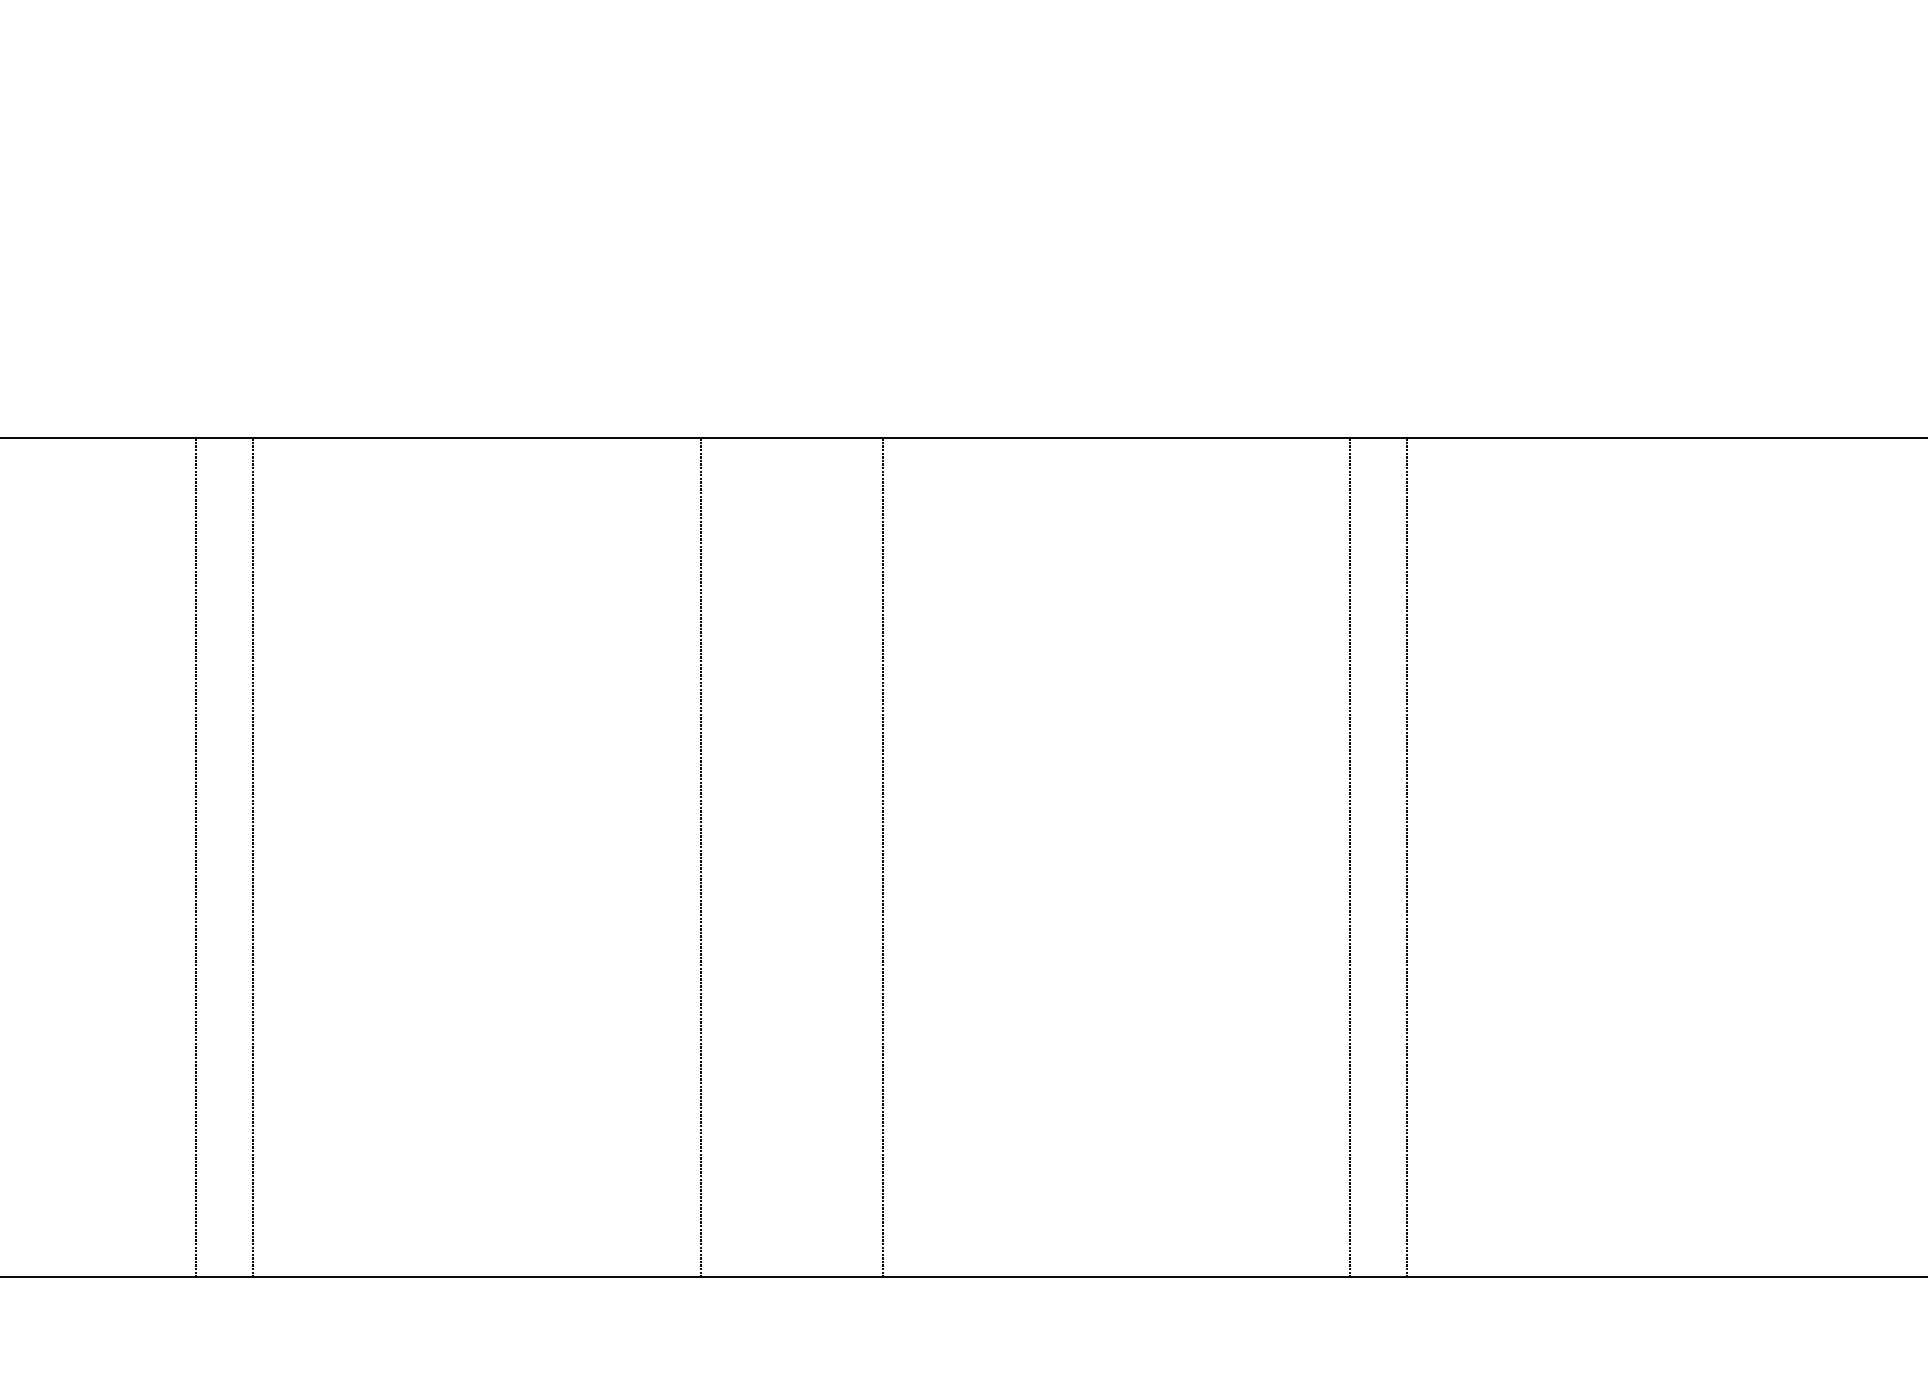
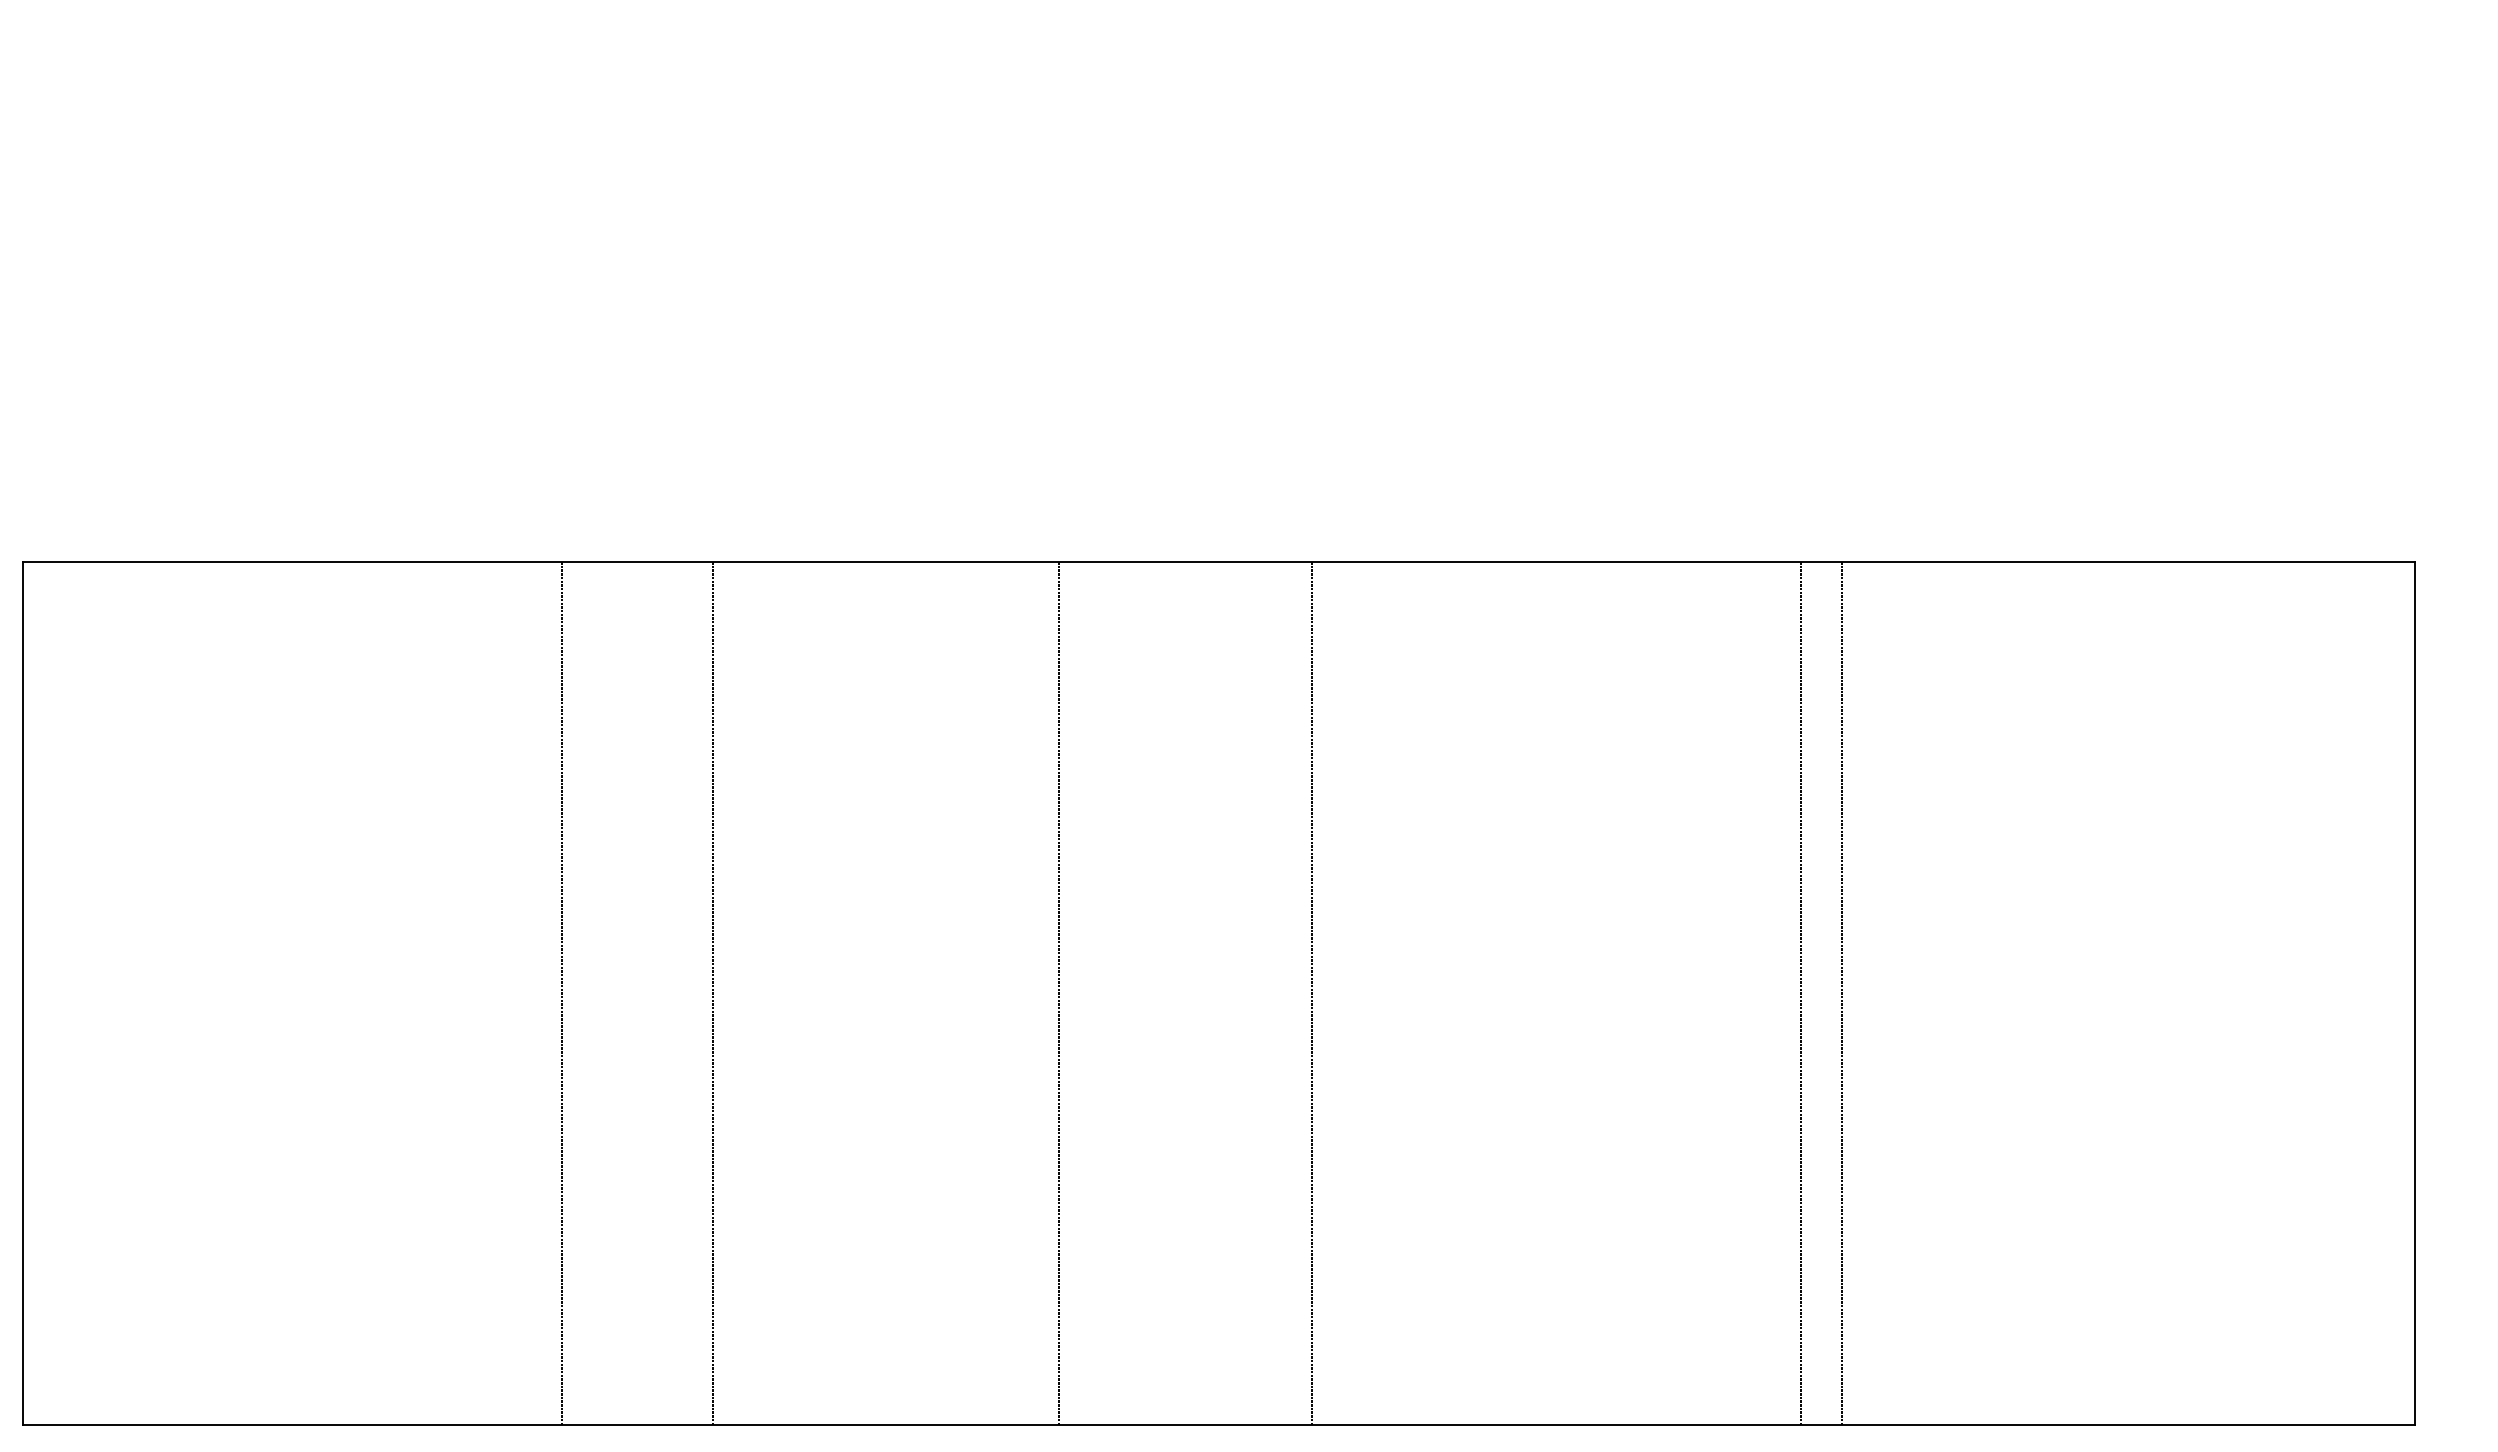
line: (196, 857) -> (561, 993), moved
line: (253, 857) -> (713, 993), moved
line: (701, 857) -> (1059, 993), moved
line: (1349, 857) -> (1841, 993), moved
line: (1406, 857) -> (1800, 993), moved

